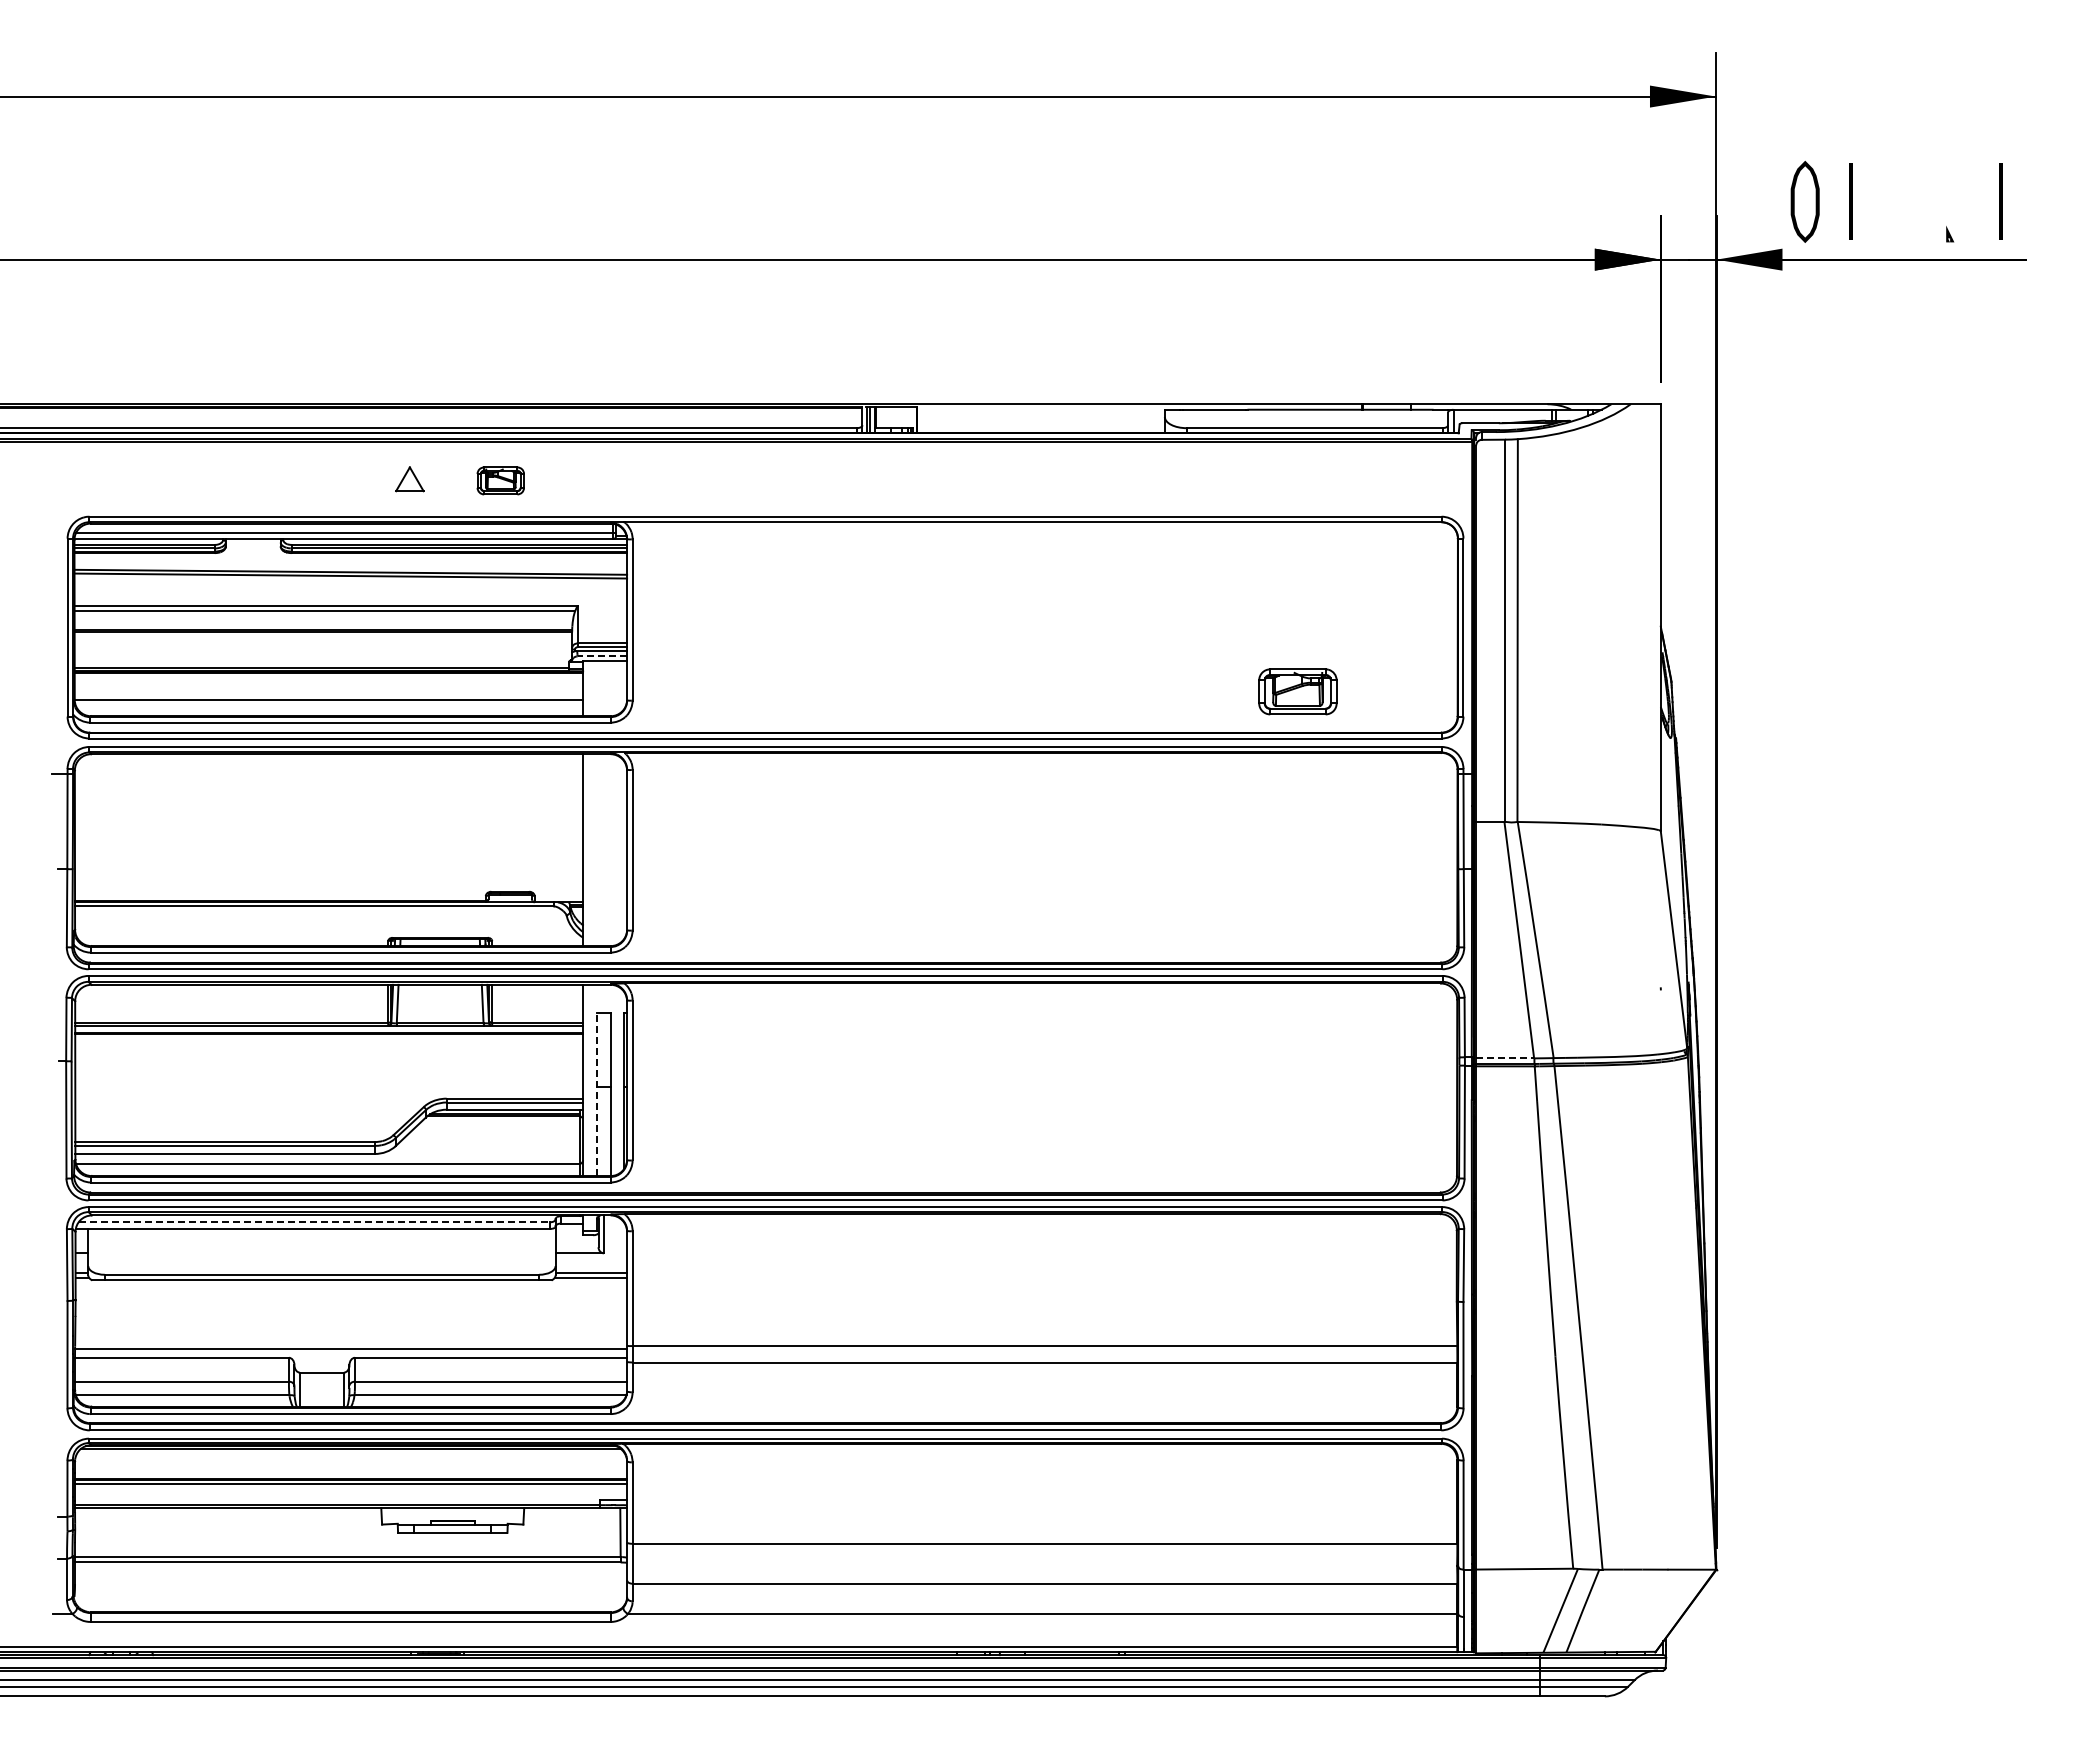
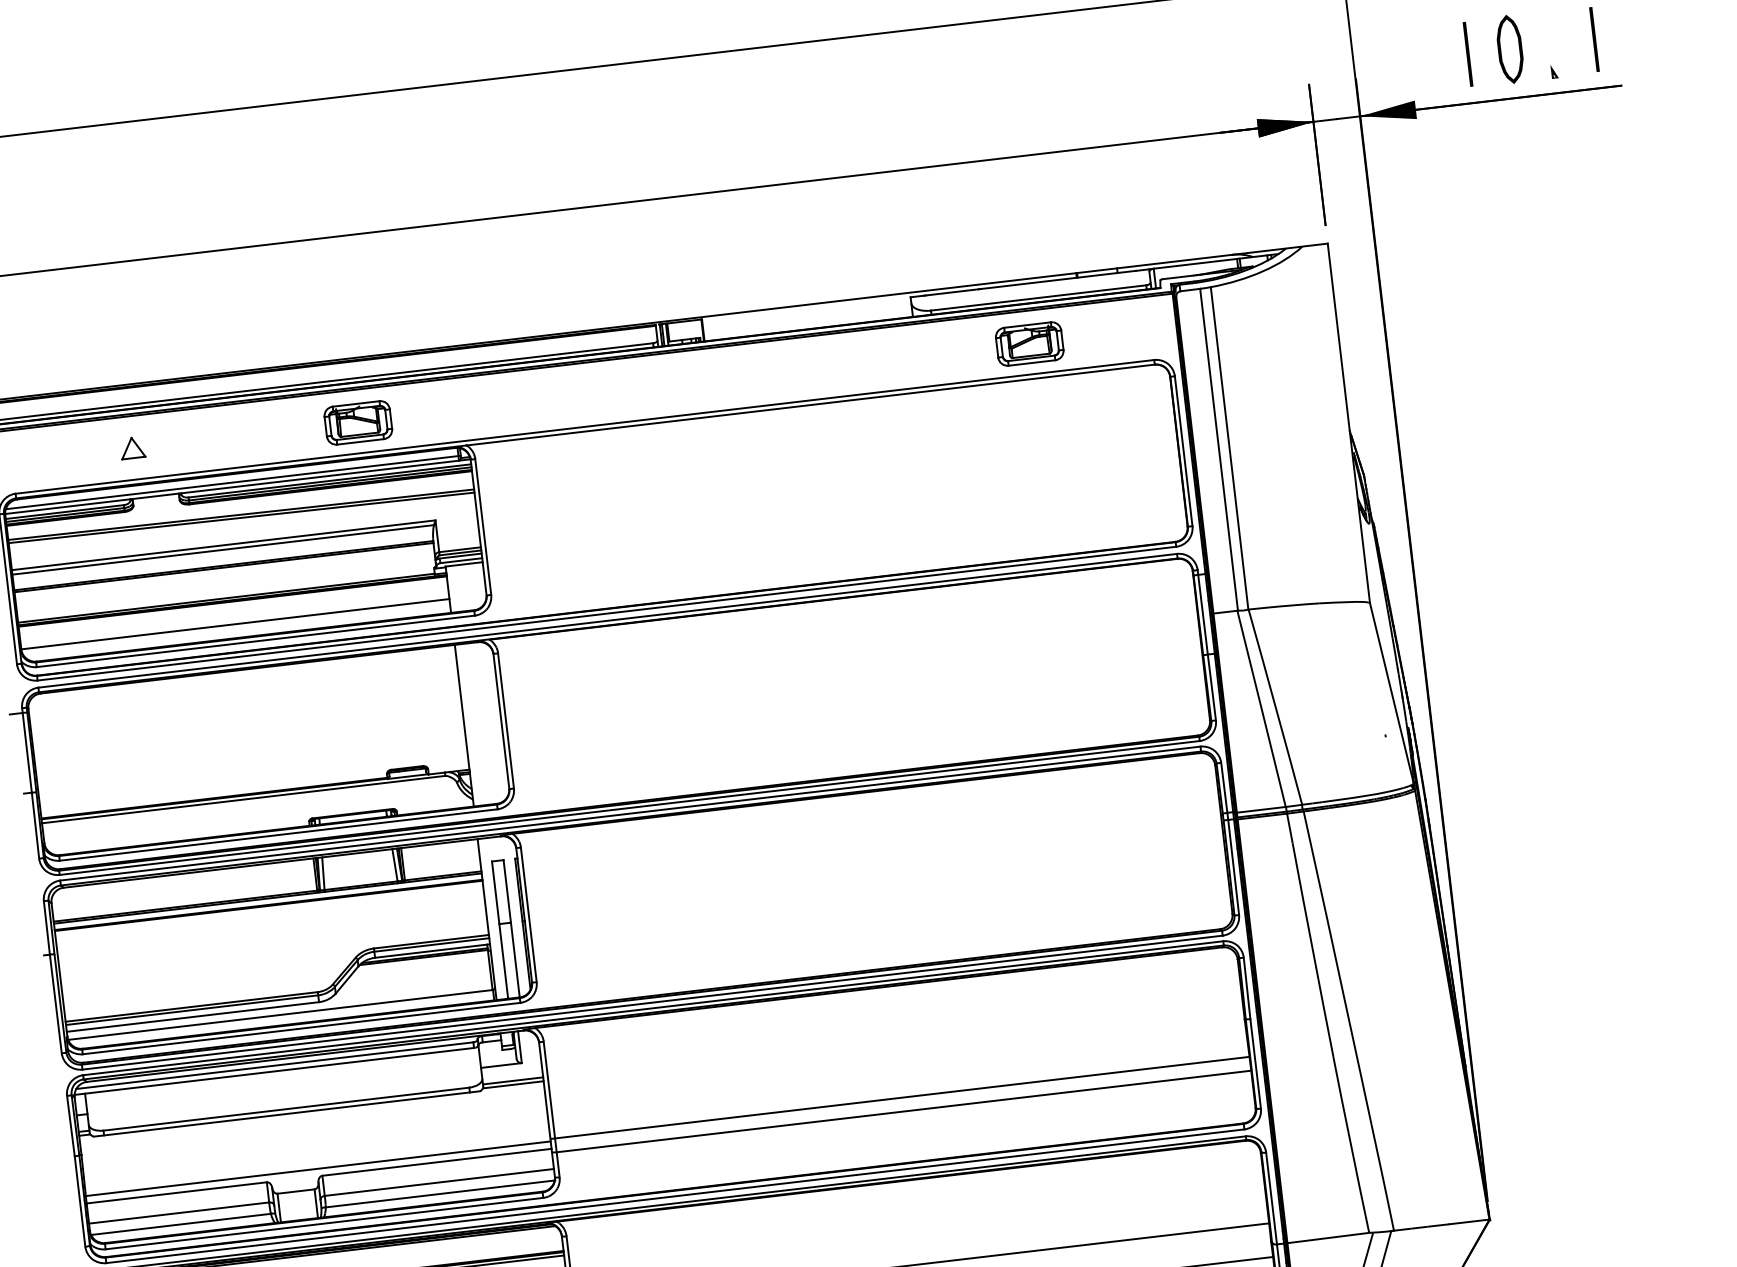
part: (1804, 201) -> (1509, 49), moved
part: (409, 479) -> (132, 448), moved
part: (500, 480) -> (358, 422), size x1.67
line: (602, 656) -> (461, 560), dashed -> solid
part: (1297, 691) -> (1029, 343), moved
line: (1505, 1058) -> (1261, 809), dashed -> solid
line: (596, 1094) -> (499, 930), dashed -> solid
line: (314, 1222) -> (274, 1065), dashed -> solid

